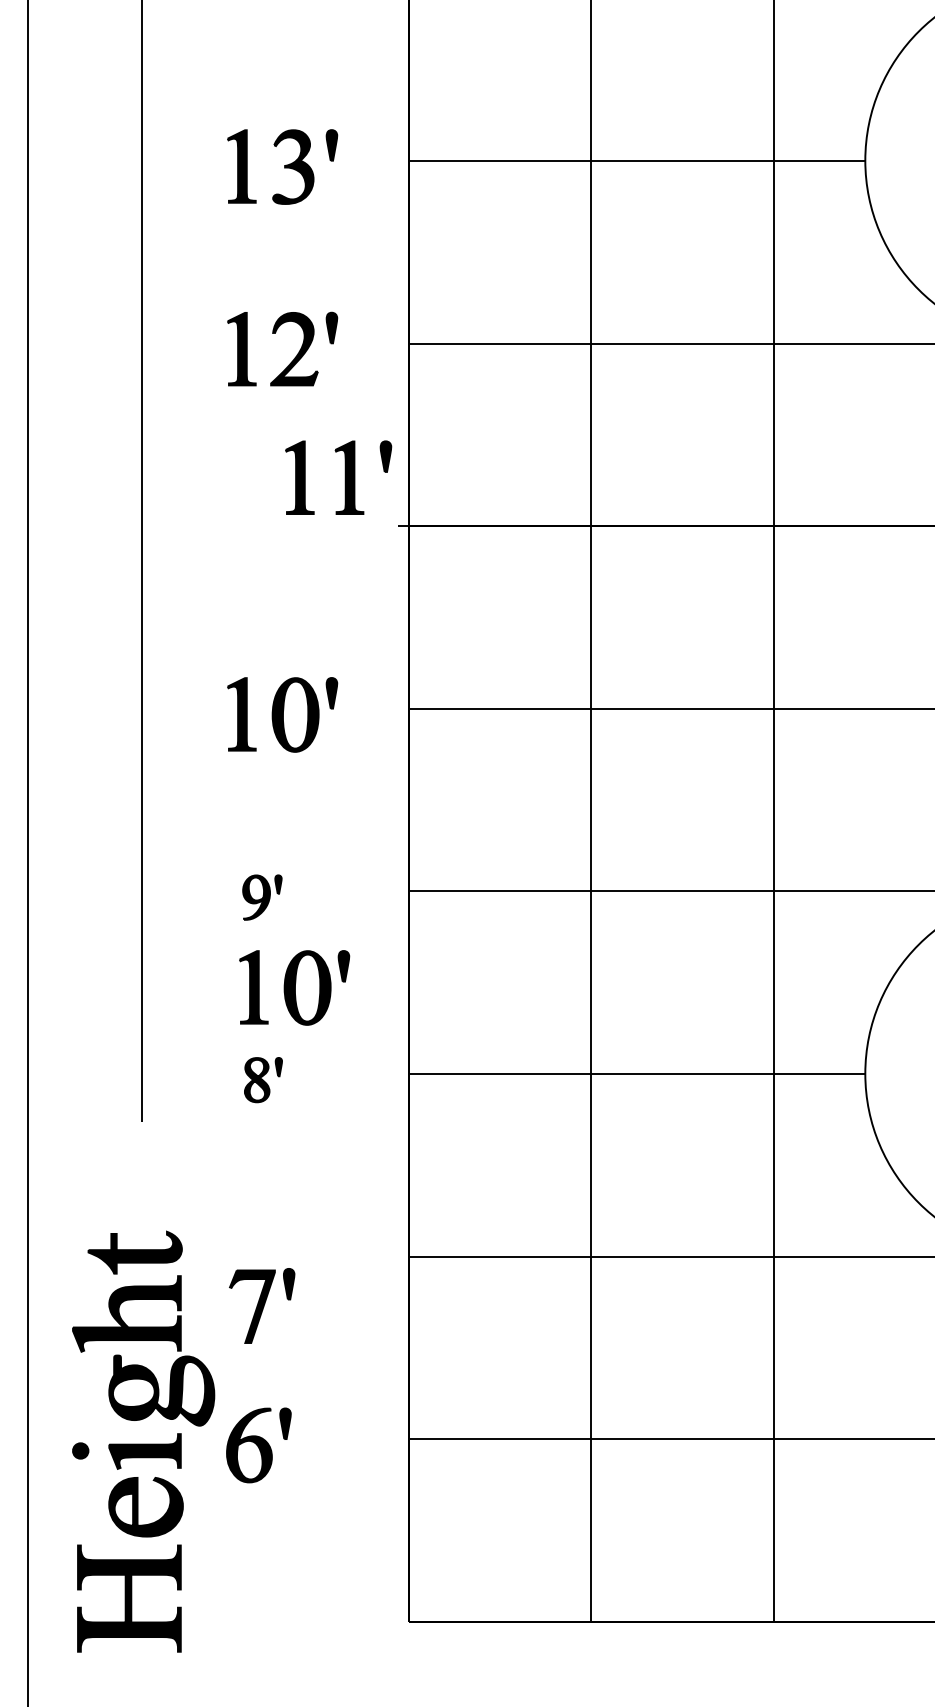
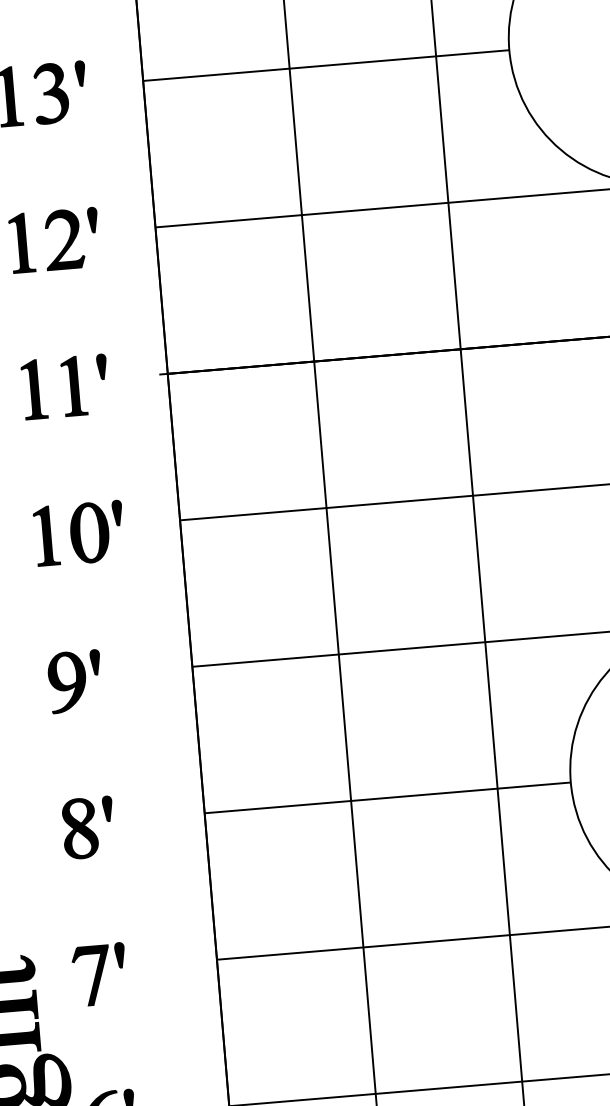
part: (338, 477) -> (65, 386), moved
part: (262, 897) -> (75, 681), size x1.67
part: (294, 987) -> (107, 751), removed
part: (263, 1079) -> (88, 827), size x1.67
part: (262, 1305) -> (100, 974), moved

